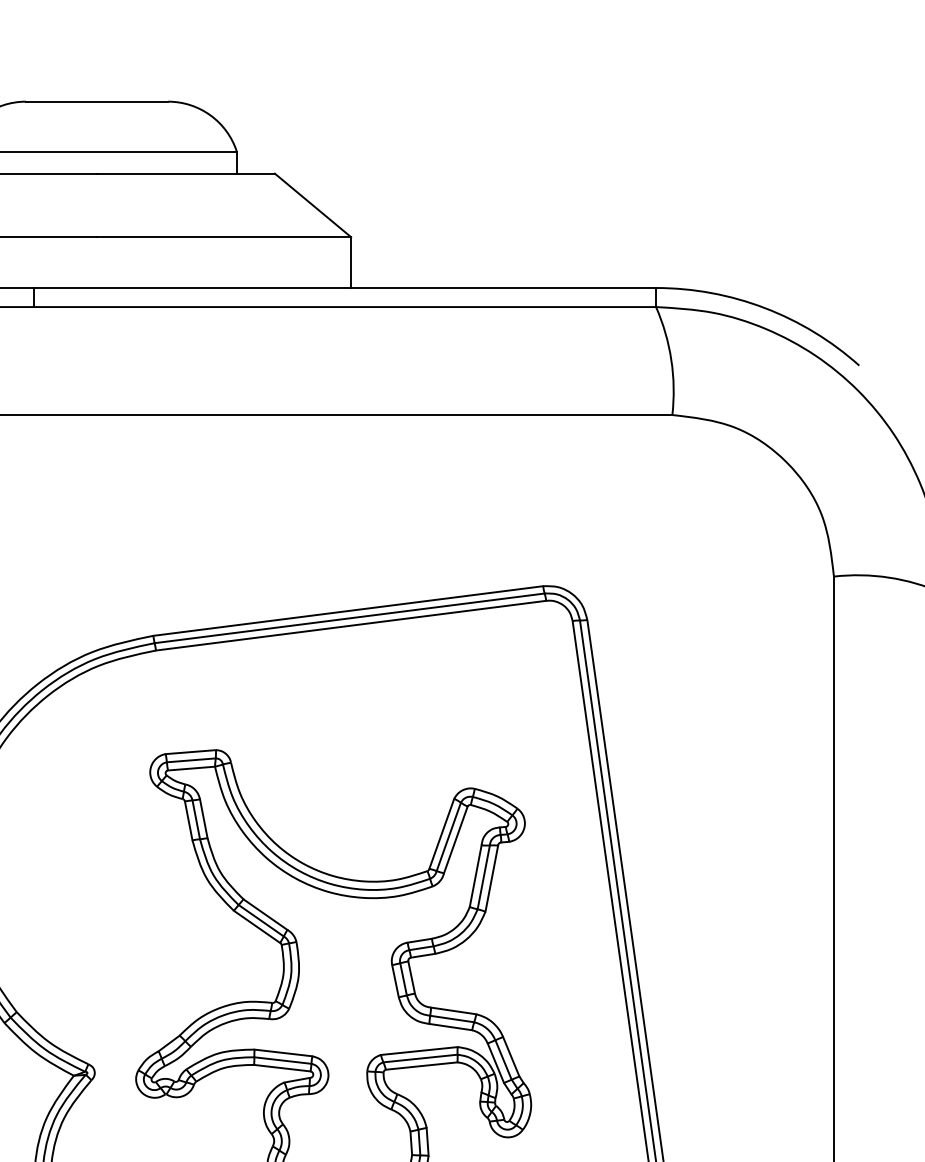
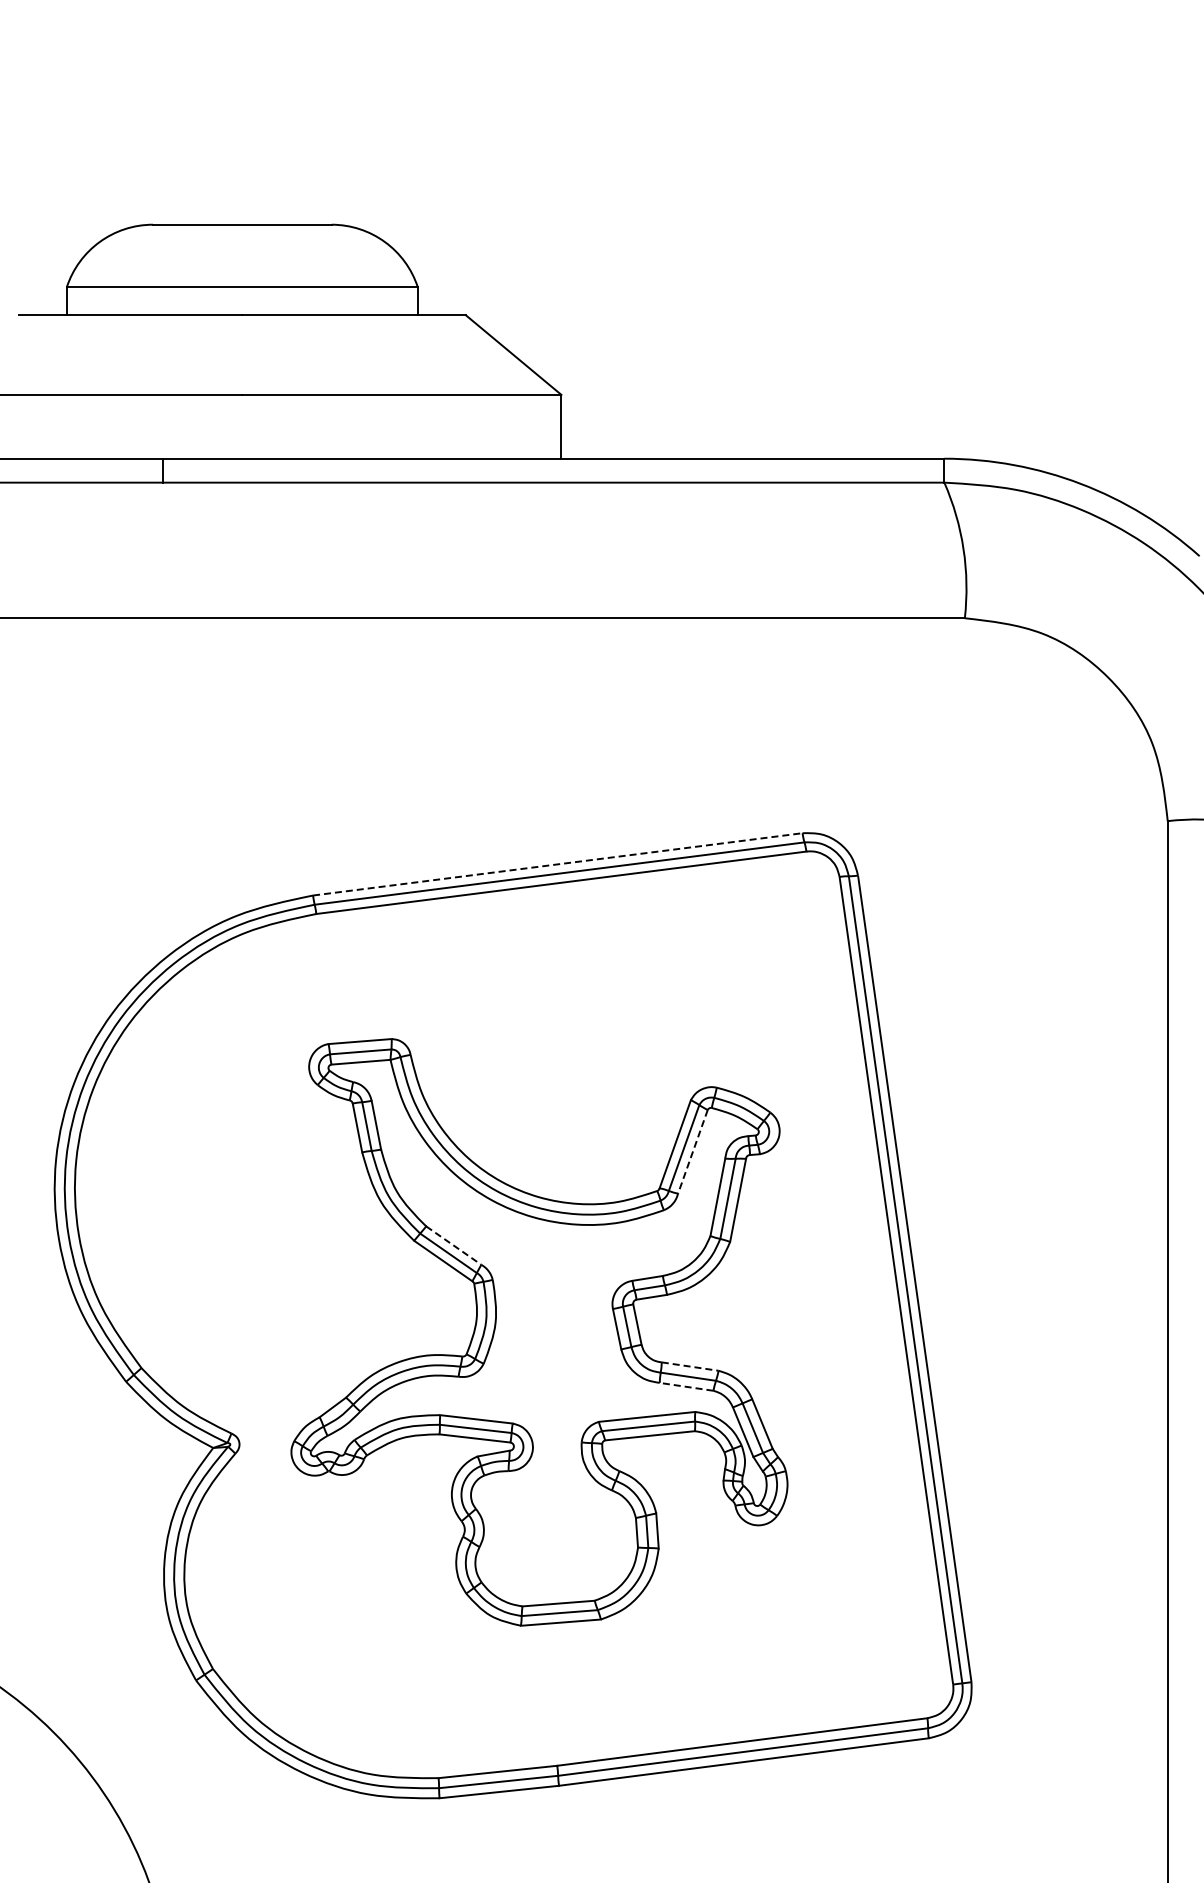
line: (348, 611) -> (557, 864), solid -> dashed
line: (455, 840) -> (692, 1152), solid -> dashed
line: (265, 914) -> (453, 1245), solid -> dashed
line: (453, 1010) -> (690, 1366), solid -> dashed
line: (450, 1026) -> (686, 1386), solid -> dashed

